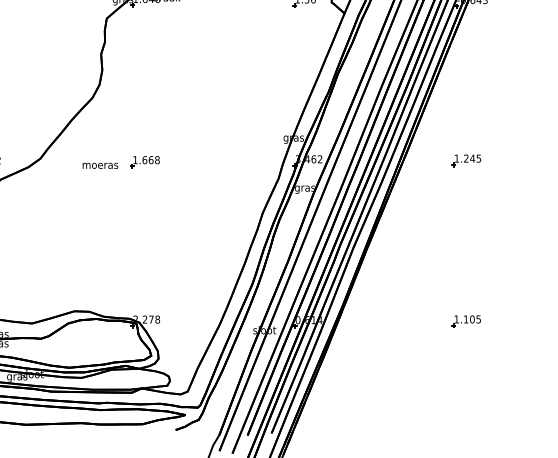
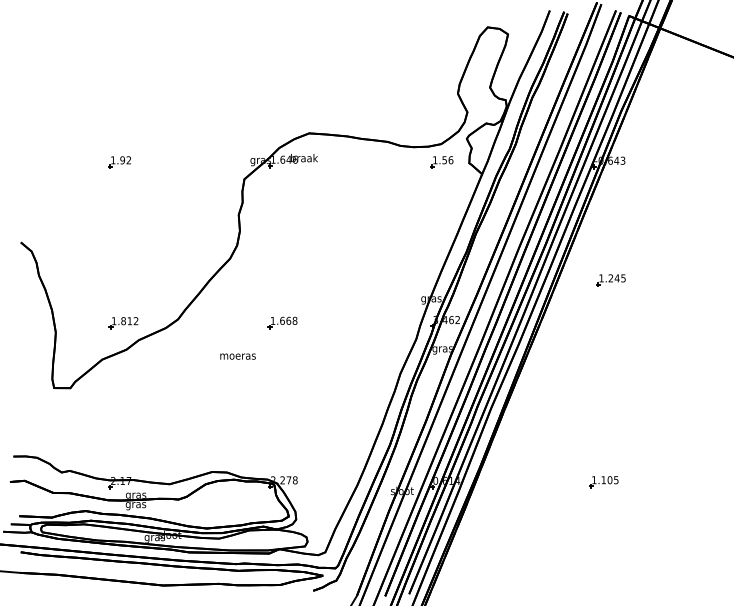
part: (465, 160) -> (610, 280), moved
text: (99, 165) -> (237, 356), moved

